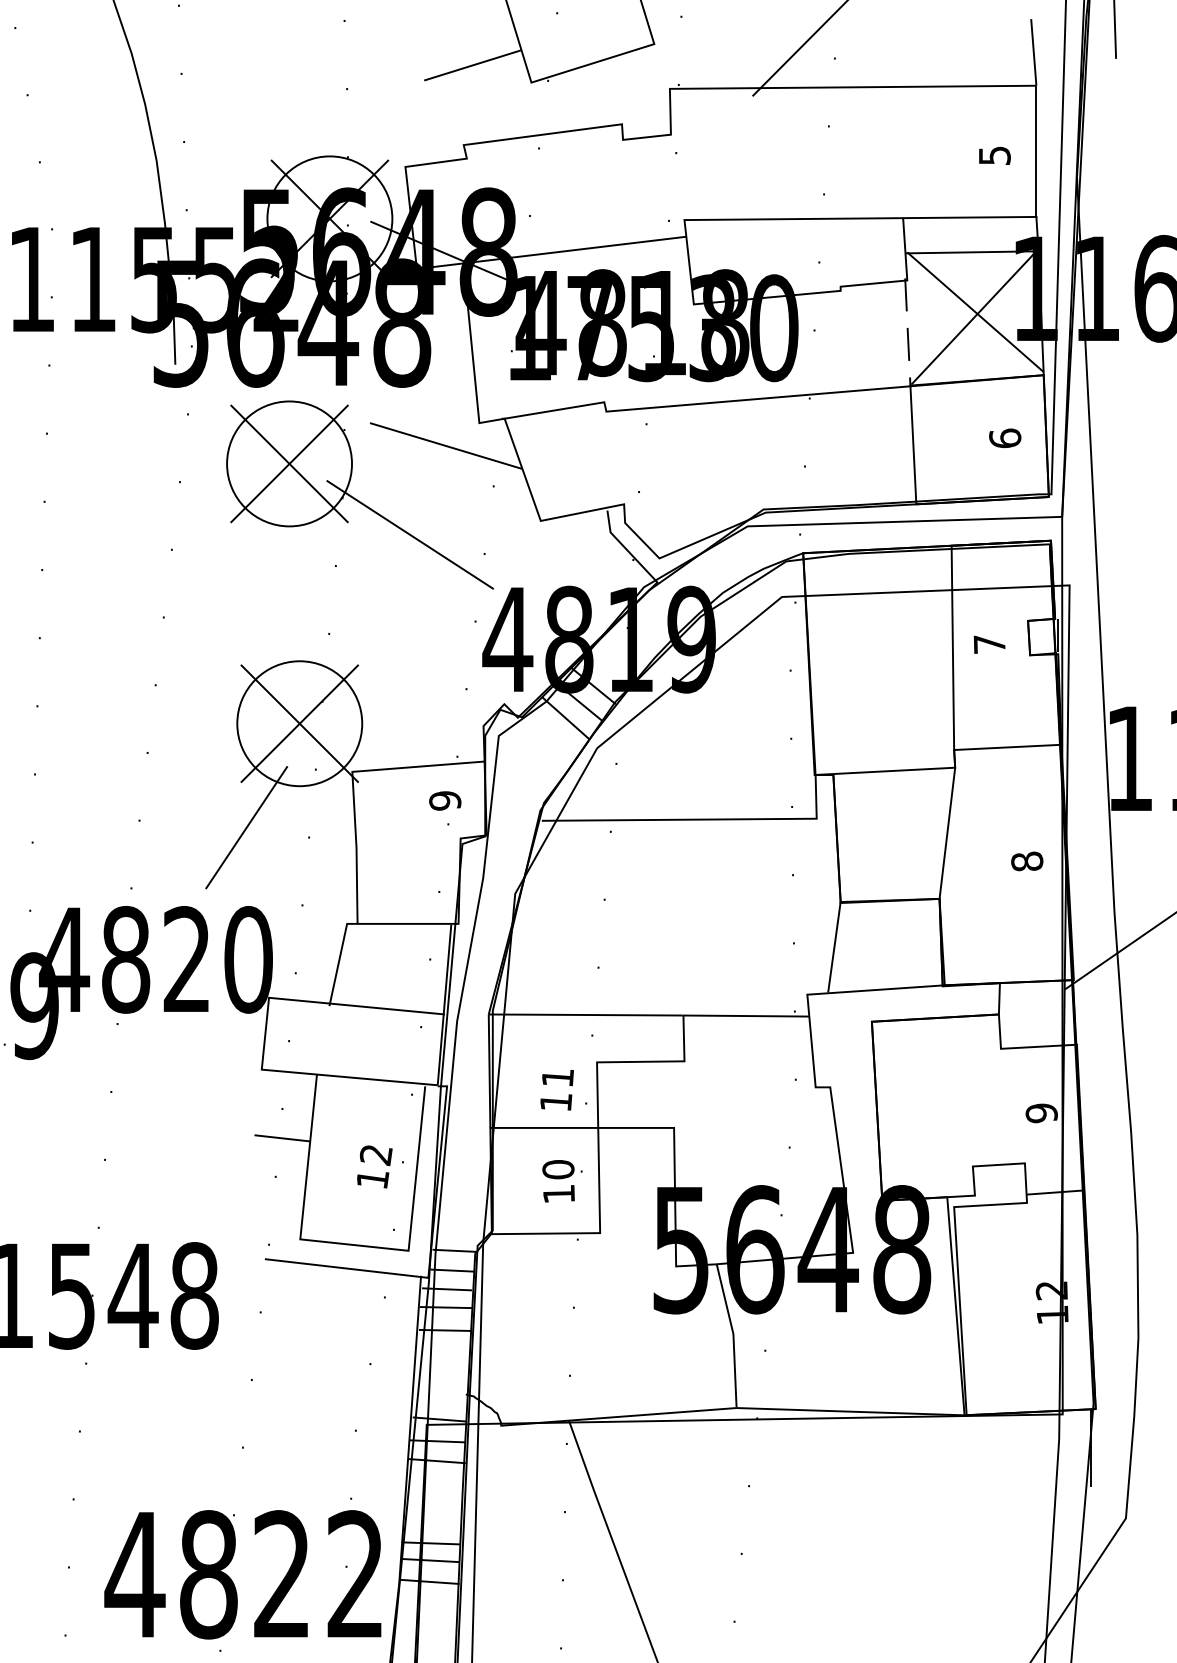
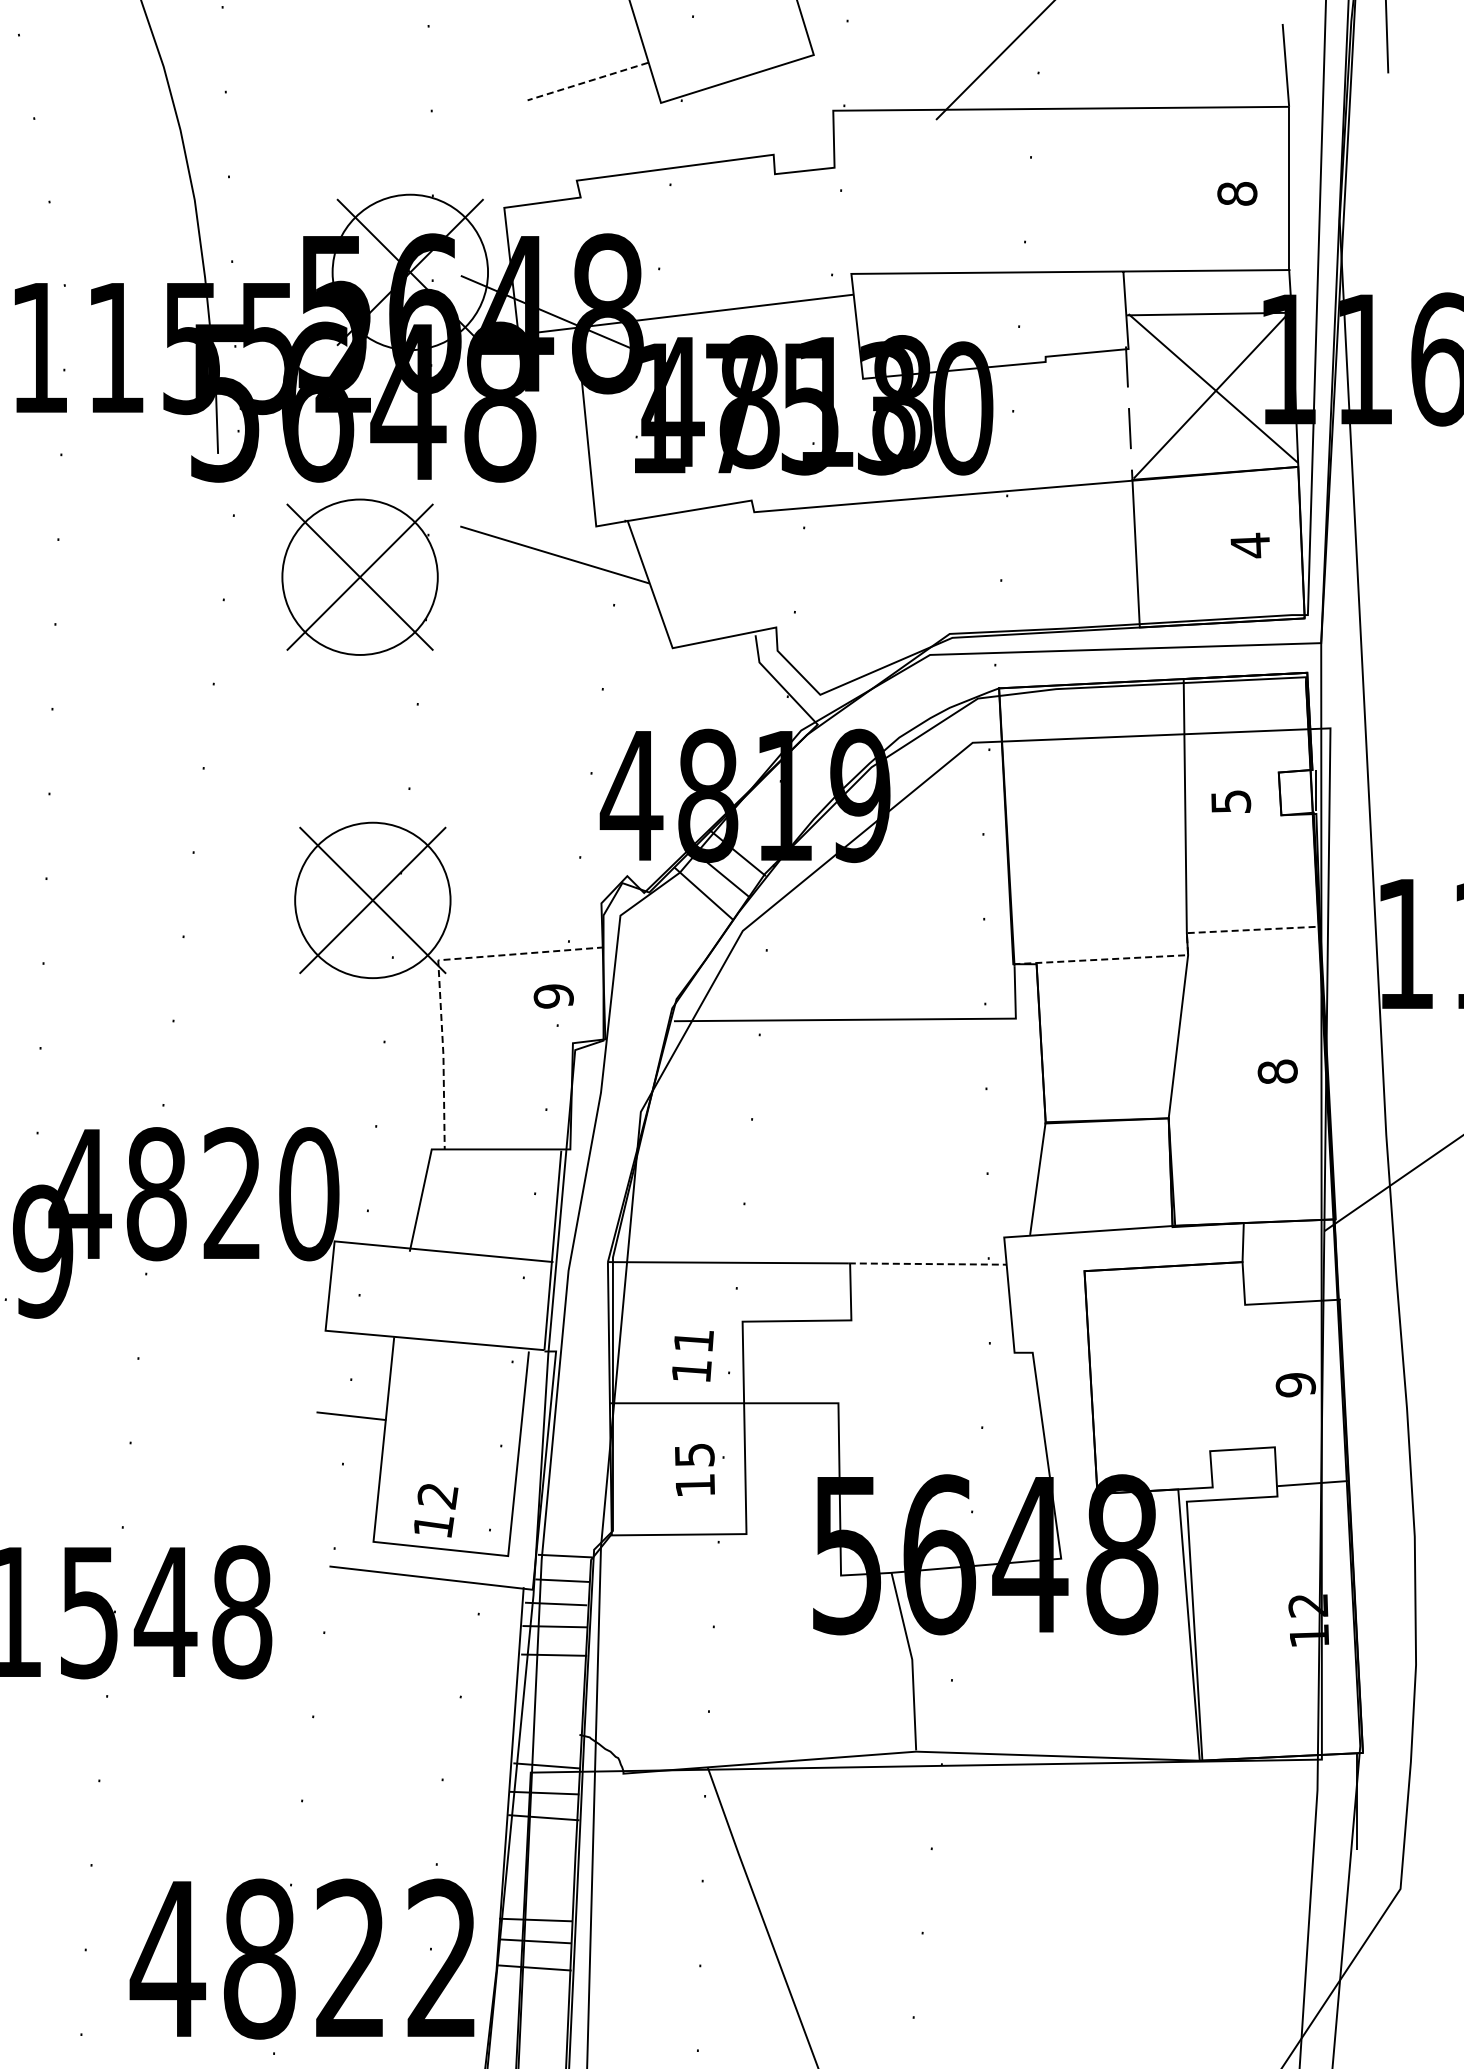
line: (472, 65) -> (587, 81), solid -> dashed
text: (994, 155) -> (1237, 193), 5 -> 8
text: (1005, 438) -> (1250, 545), 6 -> 4
line: (410, 534) -> (510, 665), removed
text: (990, 644) -> (1231, 801), 7 -> 5
line: (949, 767) -> (1180, 955), solid -> dashed
line: (352, 781) -> (438, 972), solid -> dashed
line: (246, 827) -> (306, 1029), removed
line: (746, 1016) -> (928, 1264), solid -> dashed
text: (375, 1166) -> (436, 1510), moved
text: (558, 1169) -> (694, 1455), 10 -> 15

